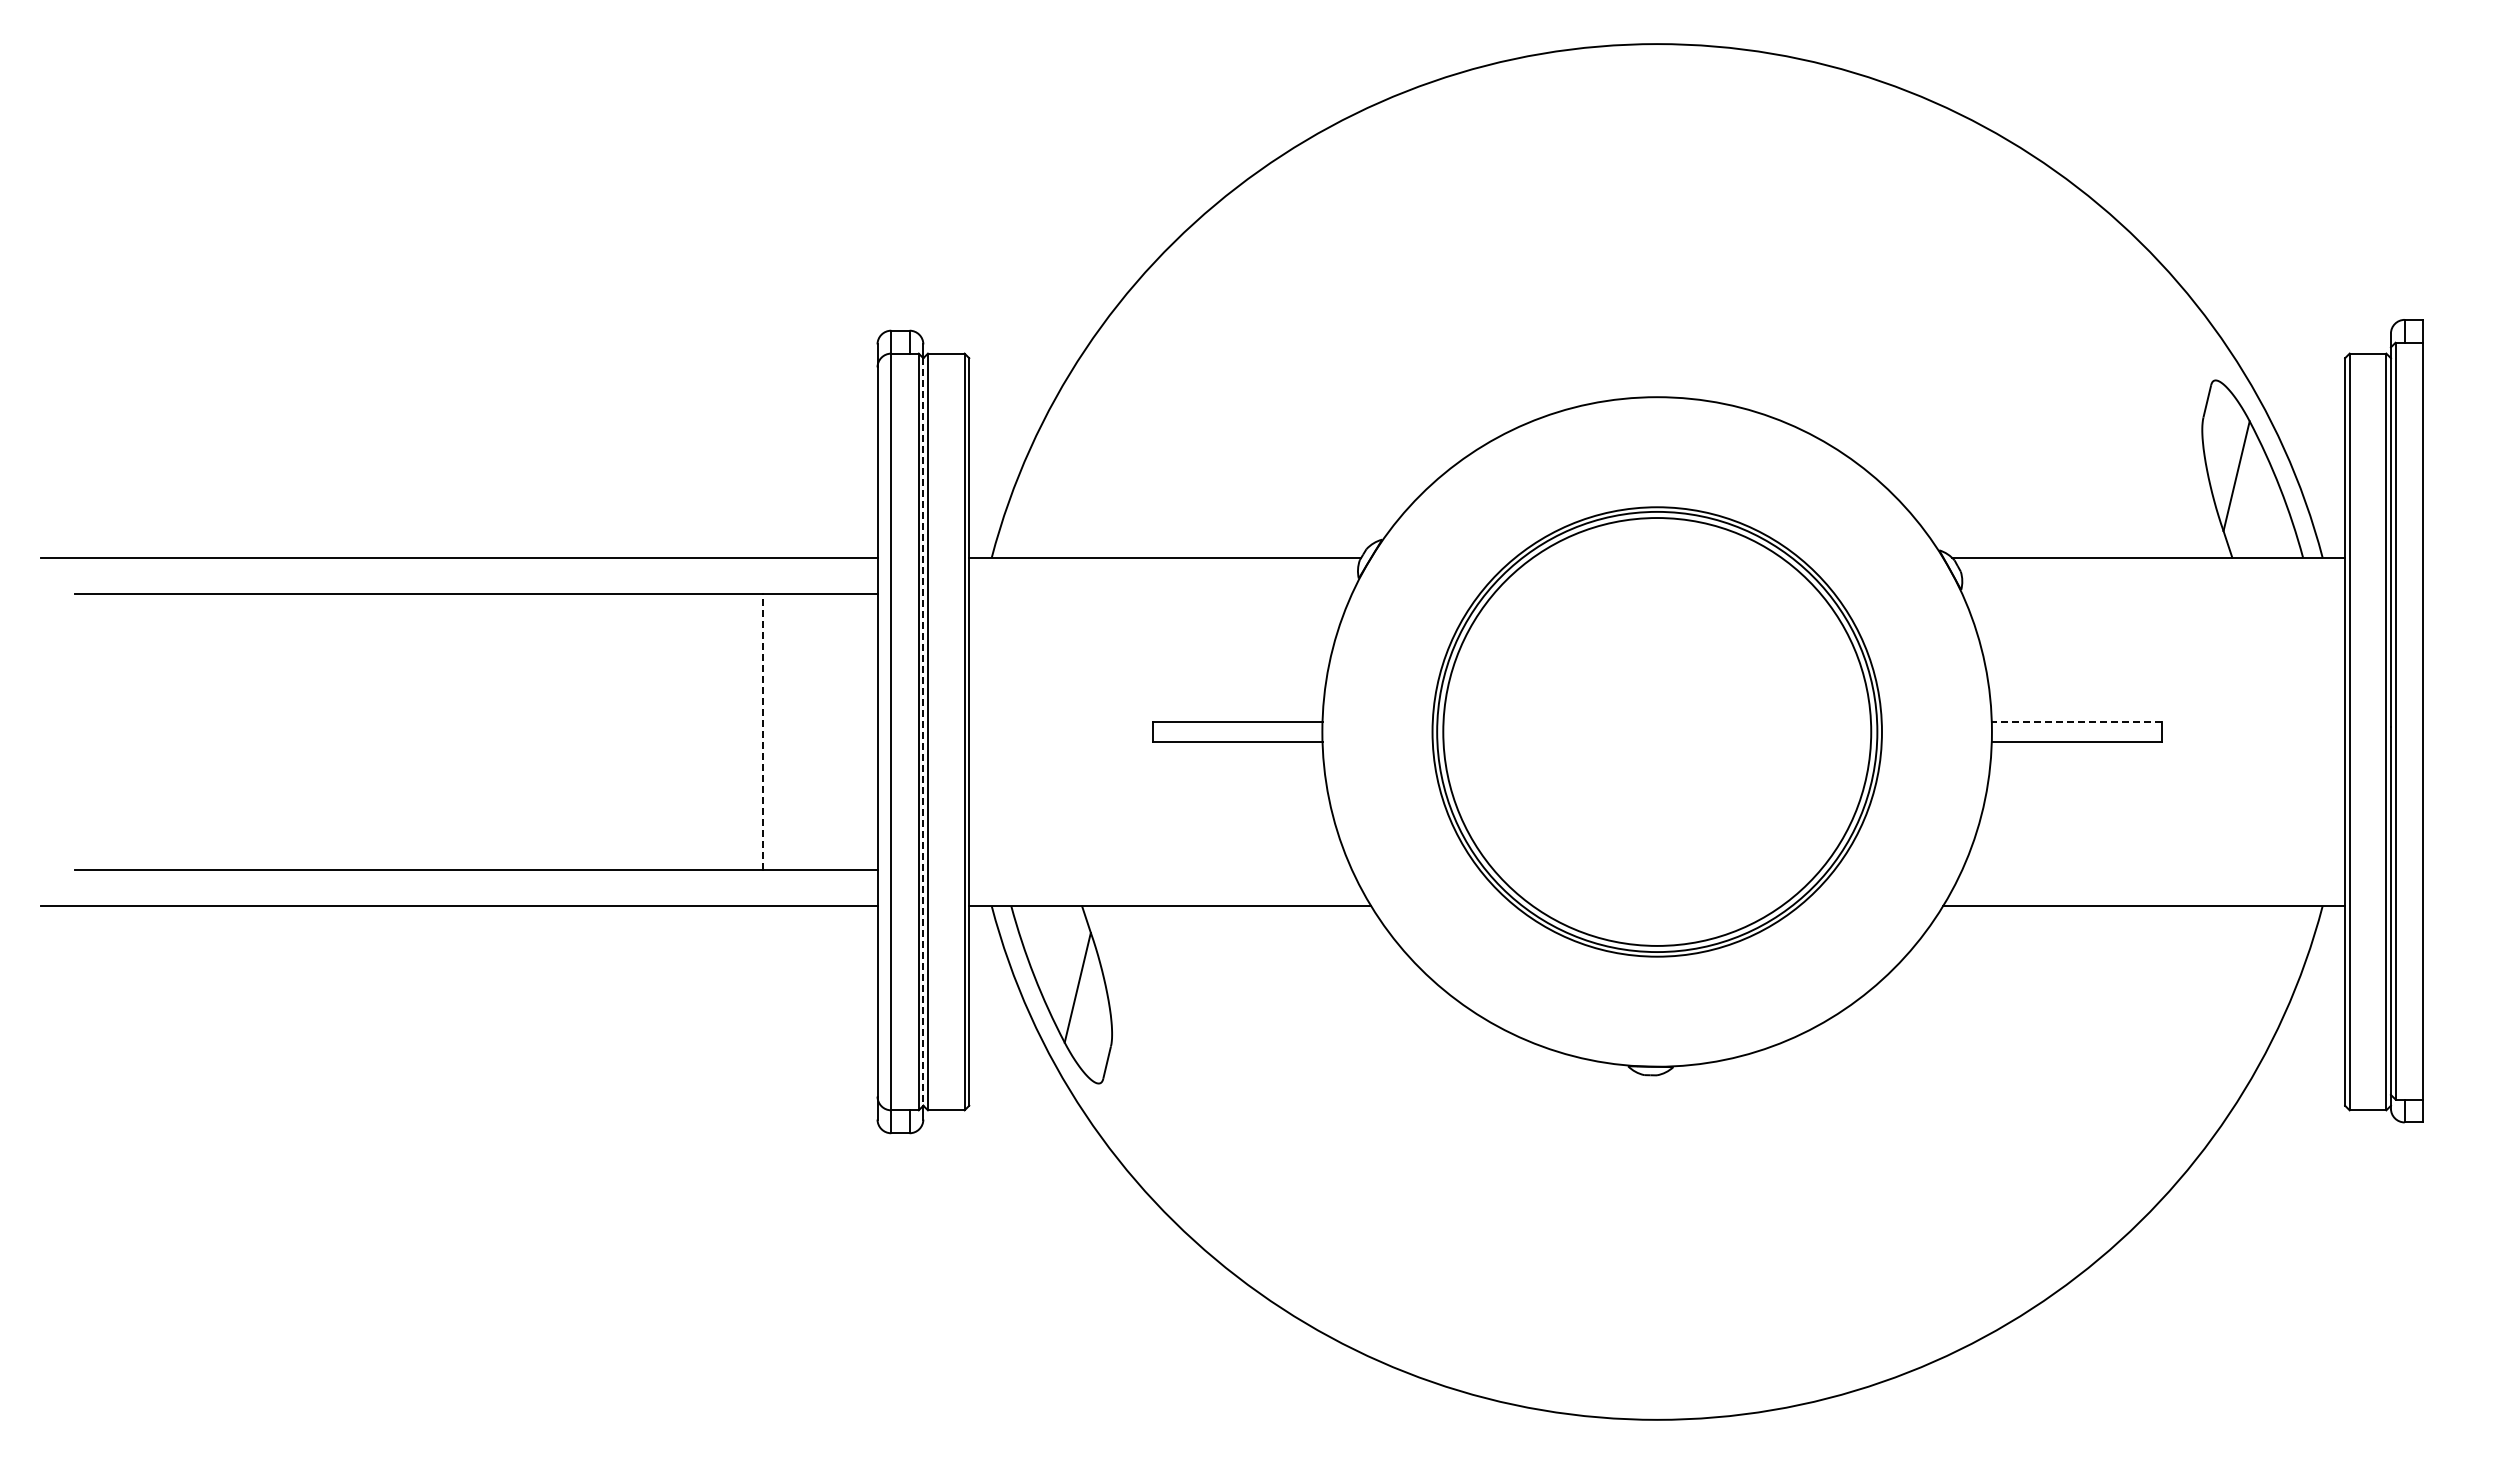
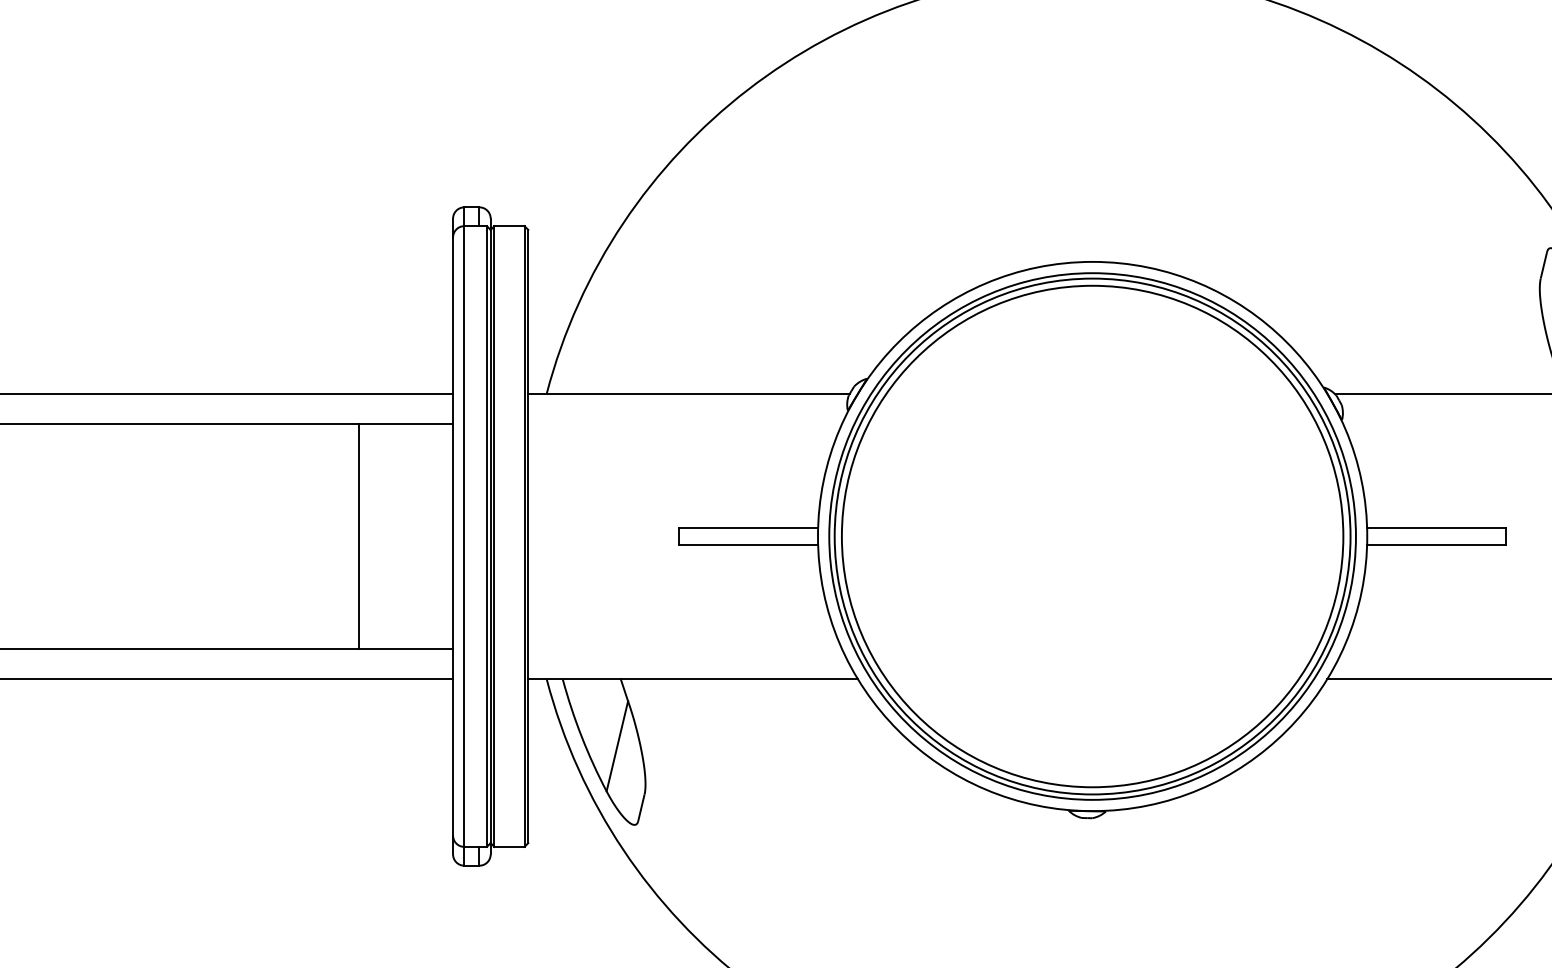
line: (2076, 721) -> (1436, 527), dashed -> solid
line: (762, 731) -> (358, 536), dashed -> solid
line: (923, 731) -> (490, 536), dashed -> solid
part: (1657, 731) -> (1092, 536), size x1.43

